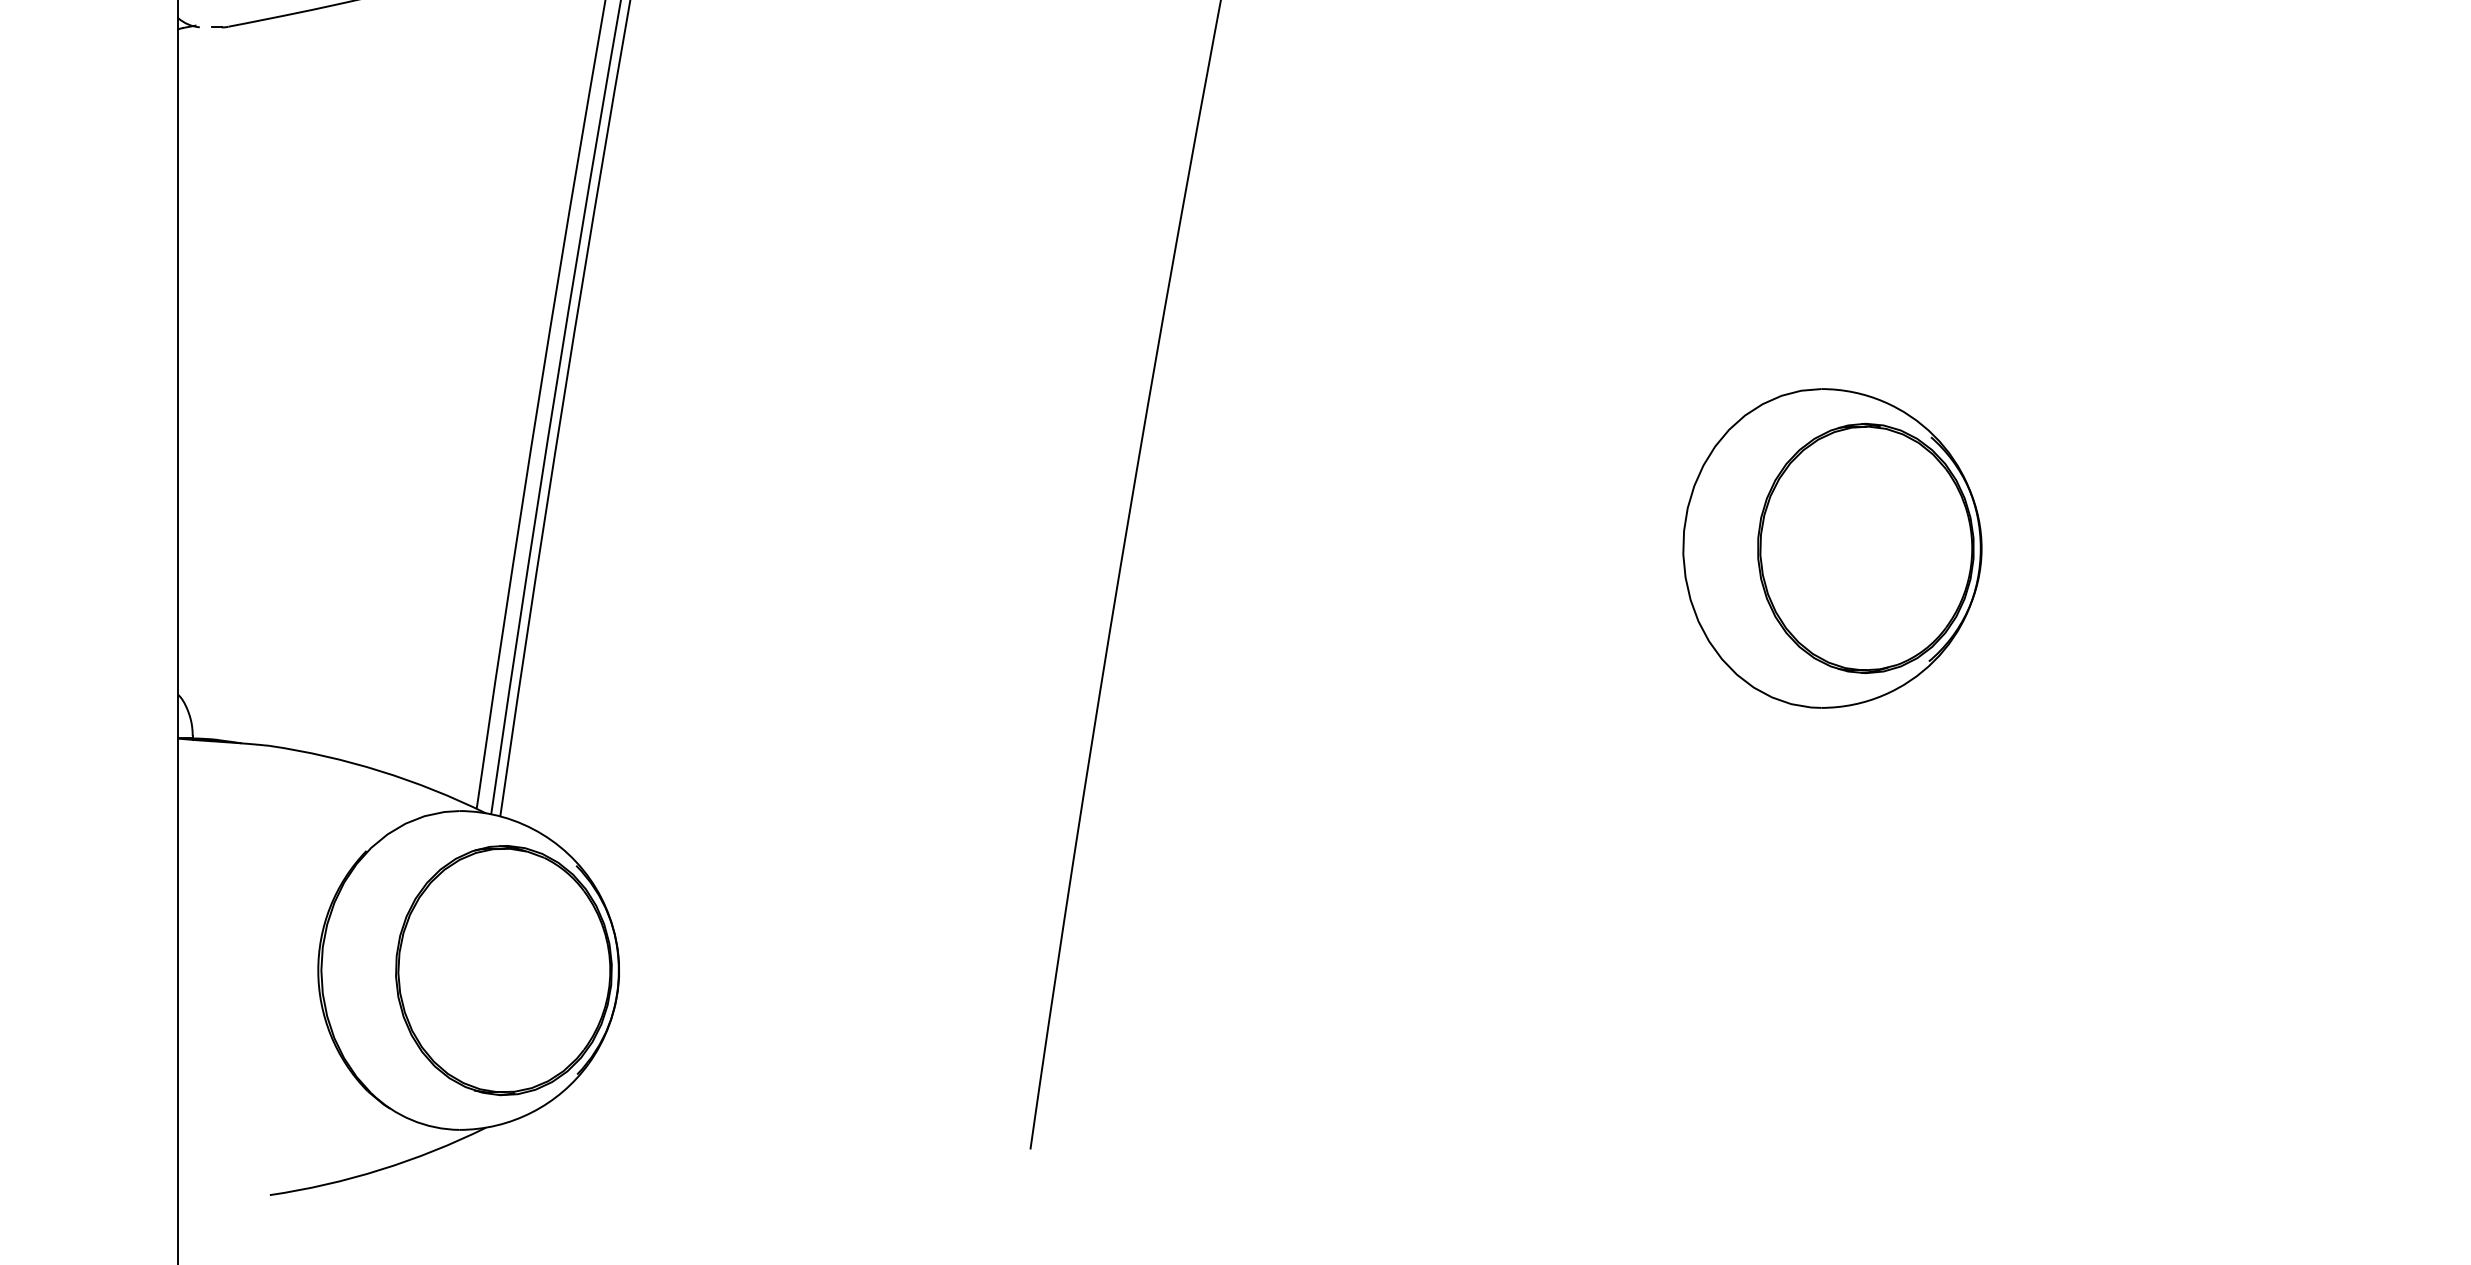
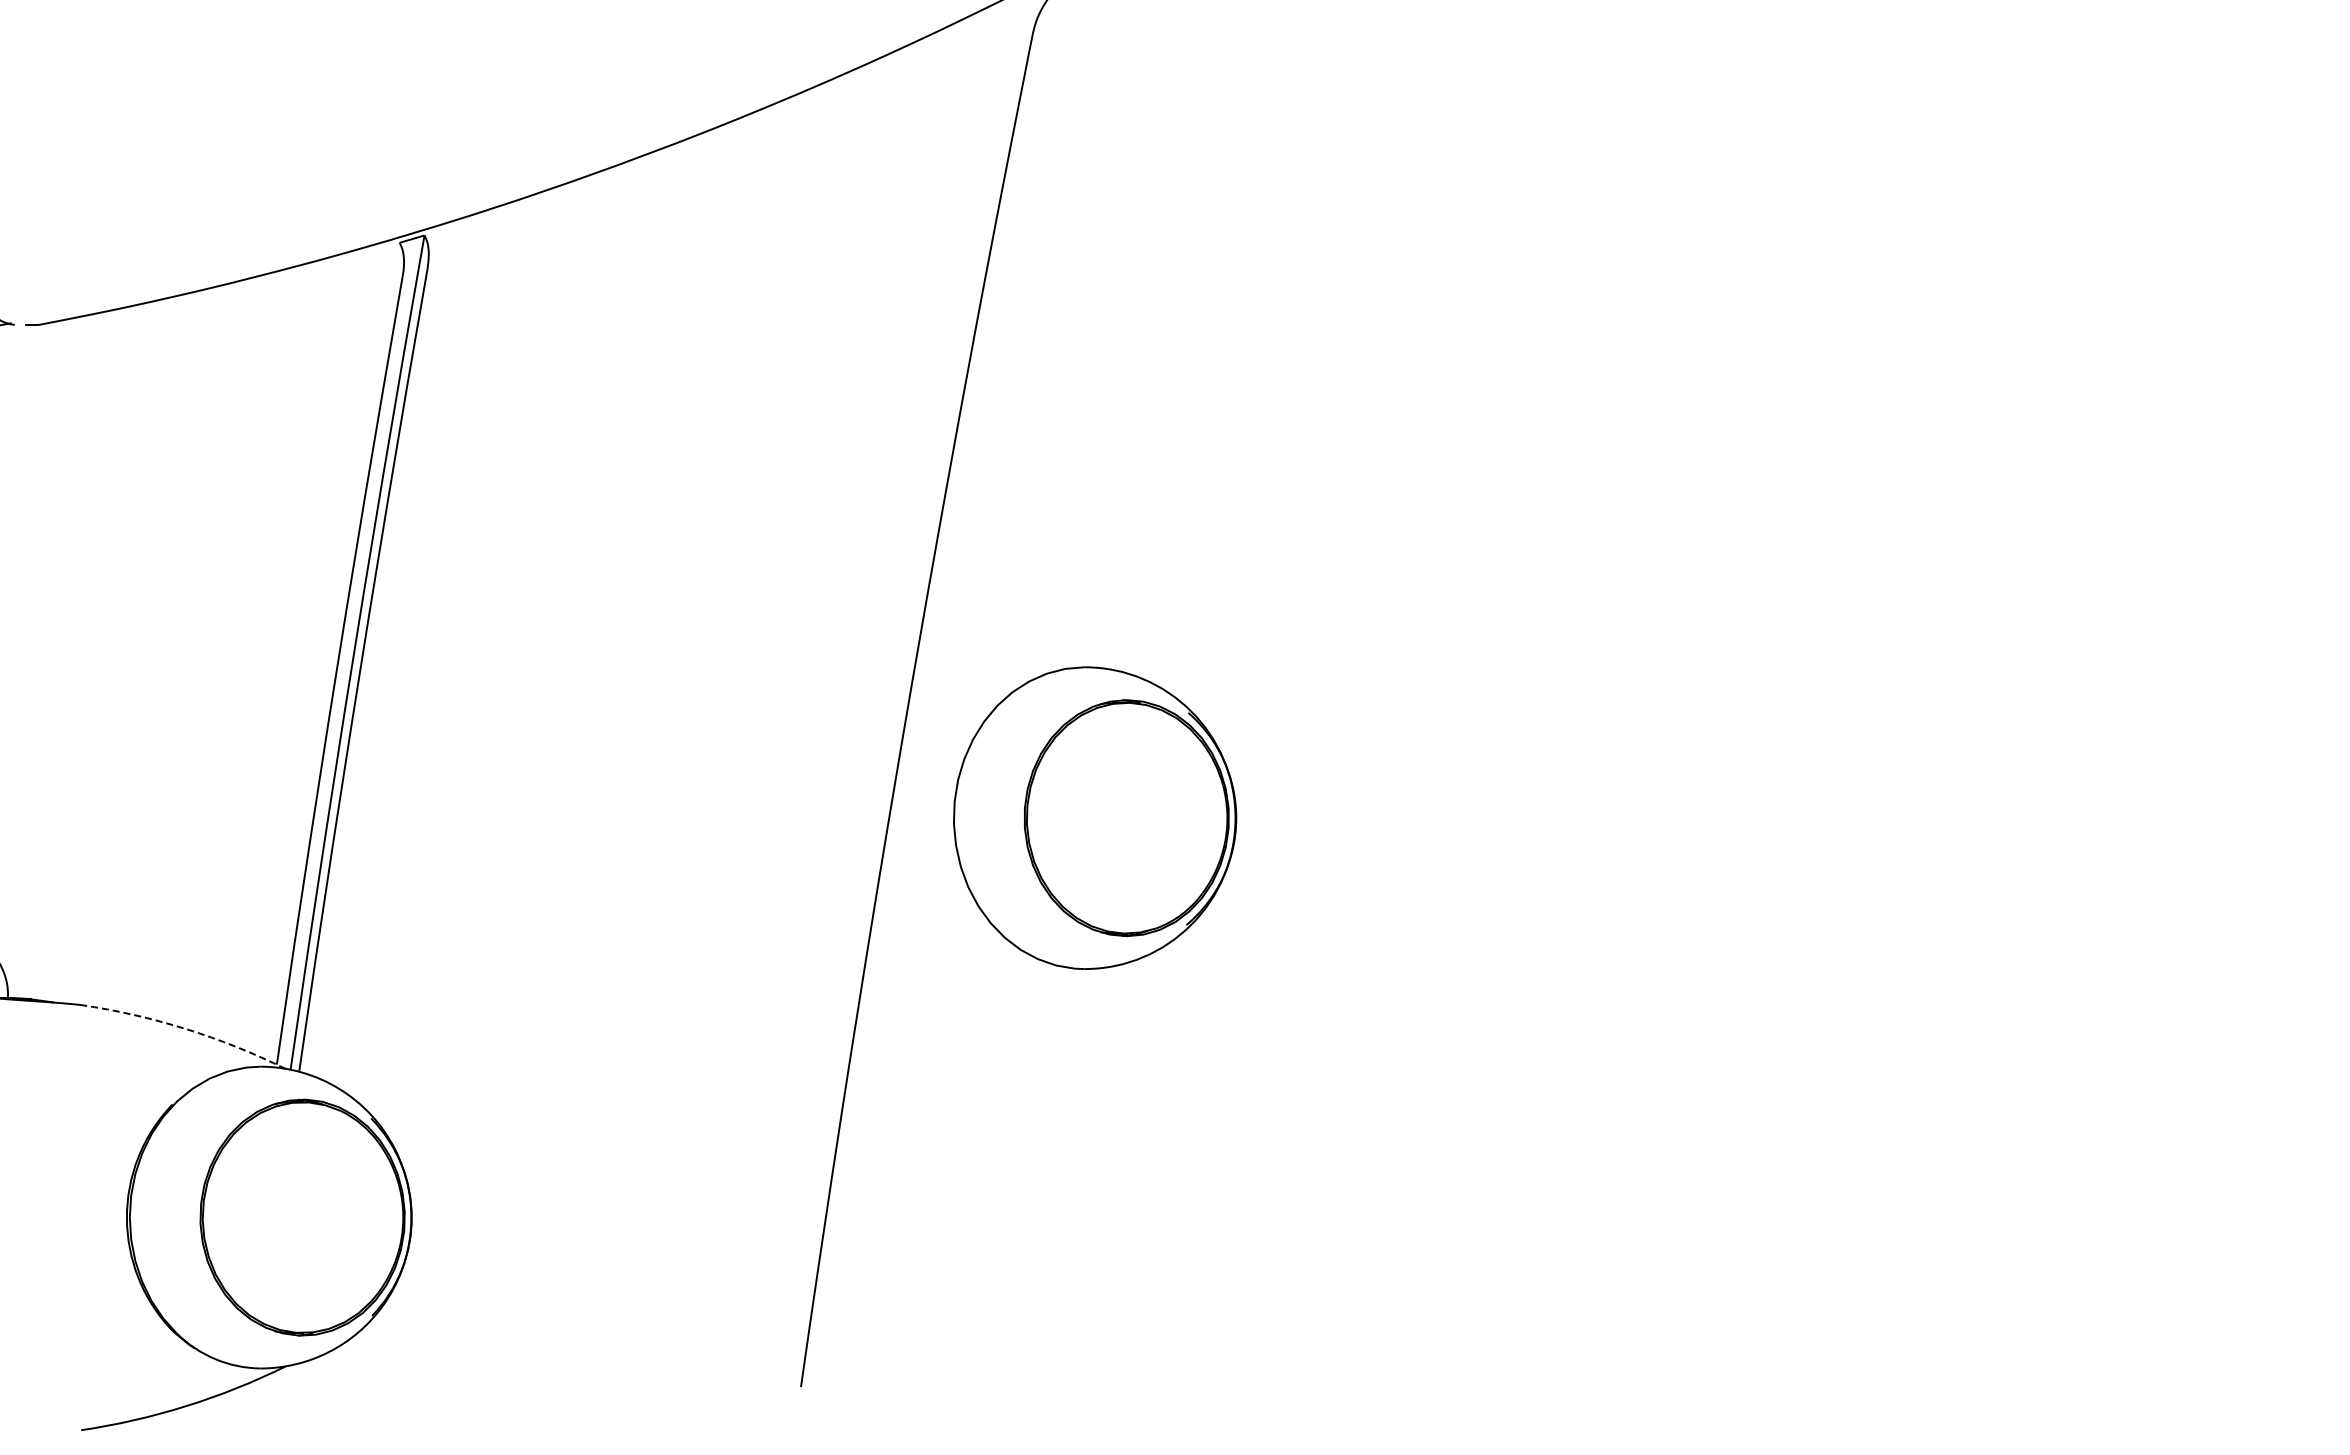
part: (1832, 547) -> (1095, 817), moved
arc: (380, 770) -> (185, 1028), solid -> dashed

